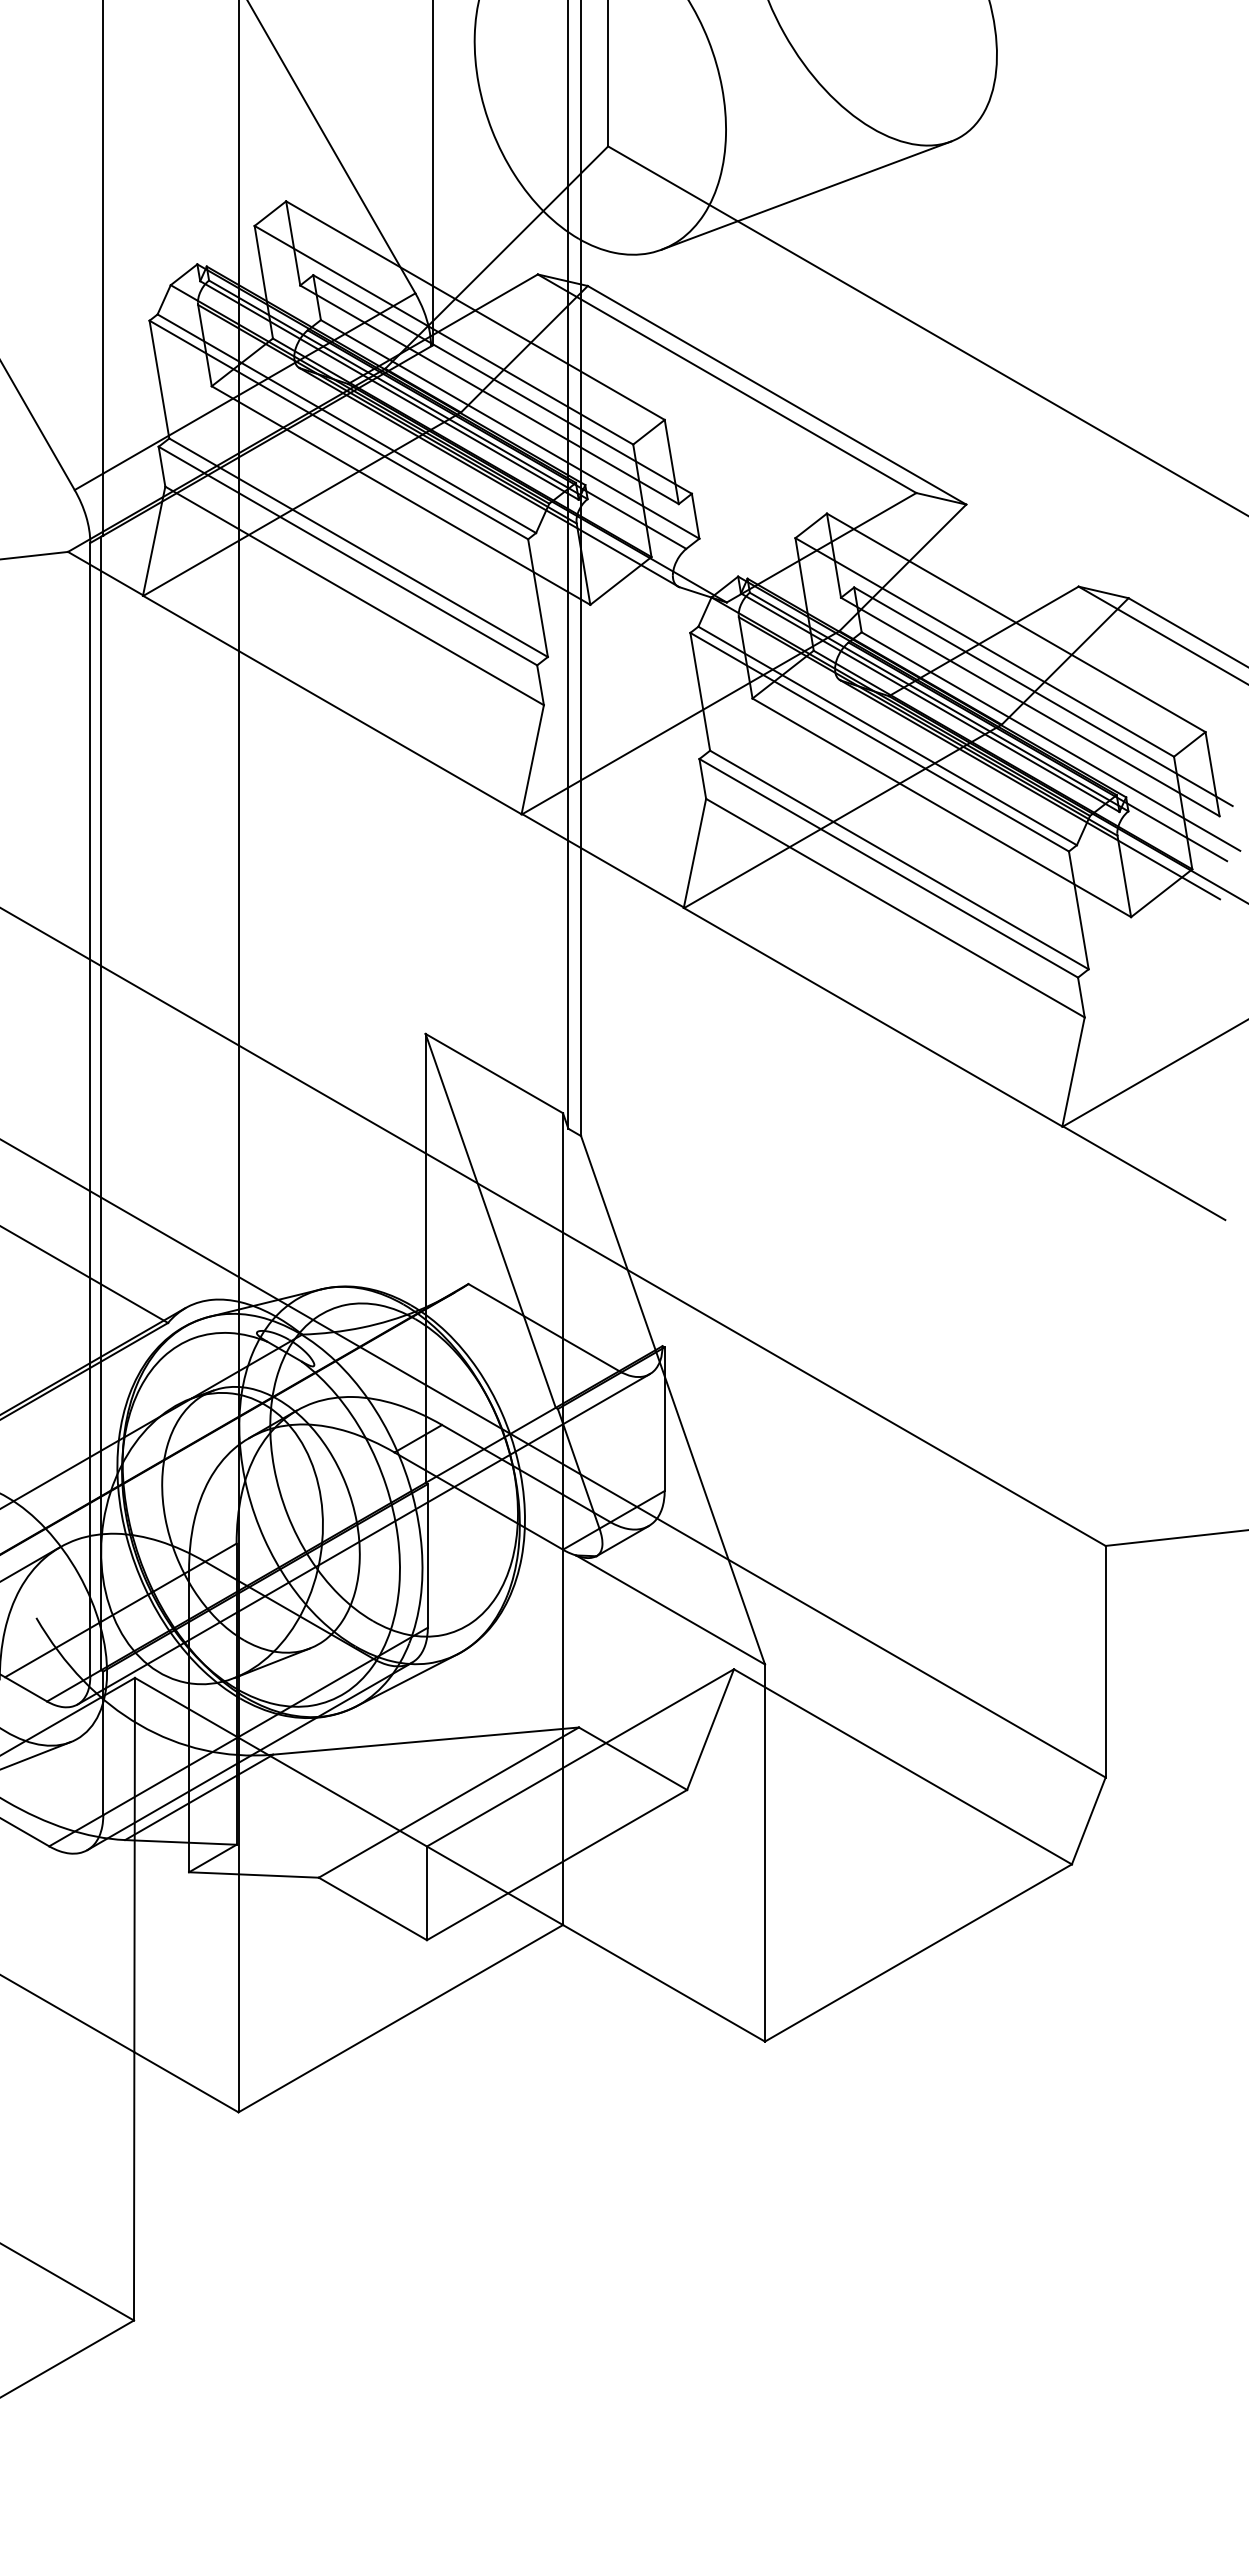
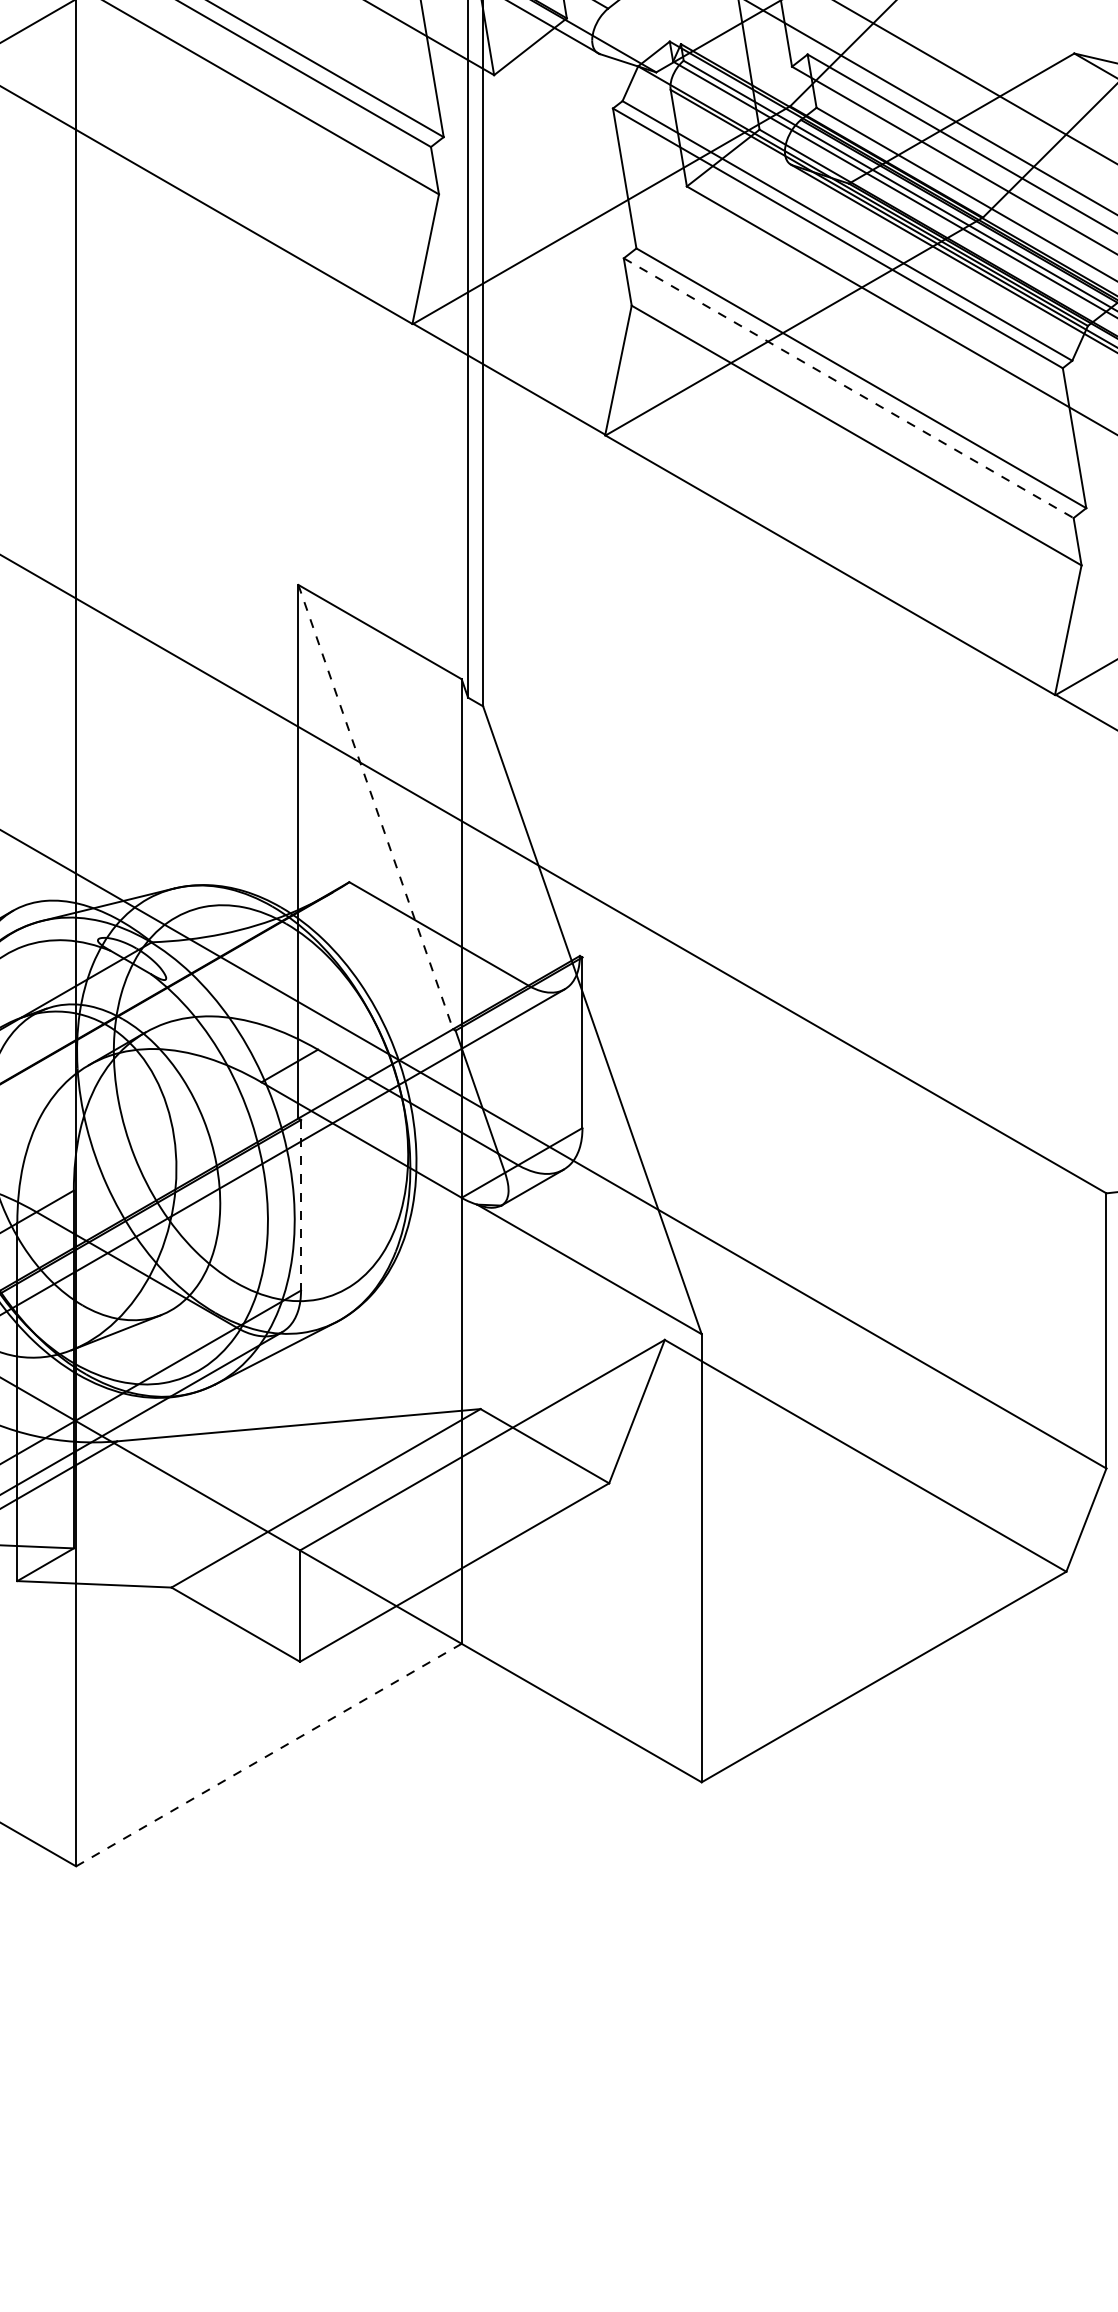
line: (888, 868) -> (848, 388), solid -> dashed
line: (490, 1220) -> (375, 806), solid -> dashed
line: (427, 1555) -> (300, 1204), solid -> dashed
line: (400, 2018) -> (268, 1754), solid -> dashed

